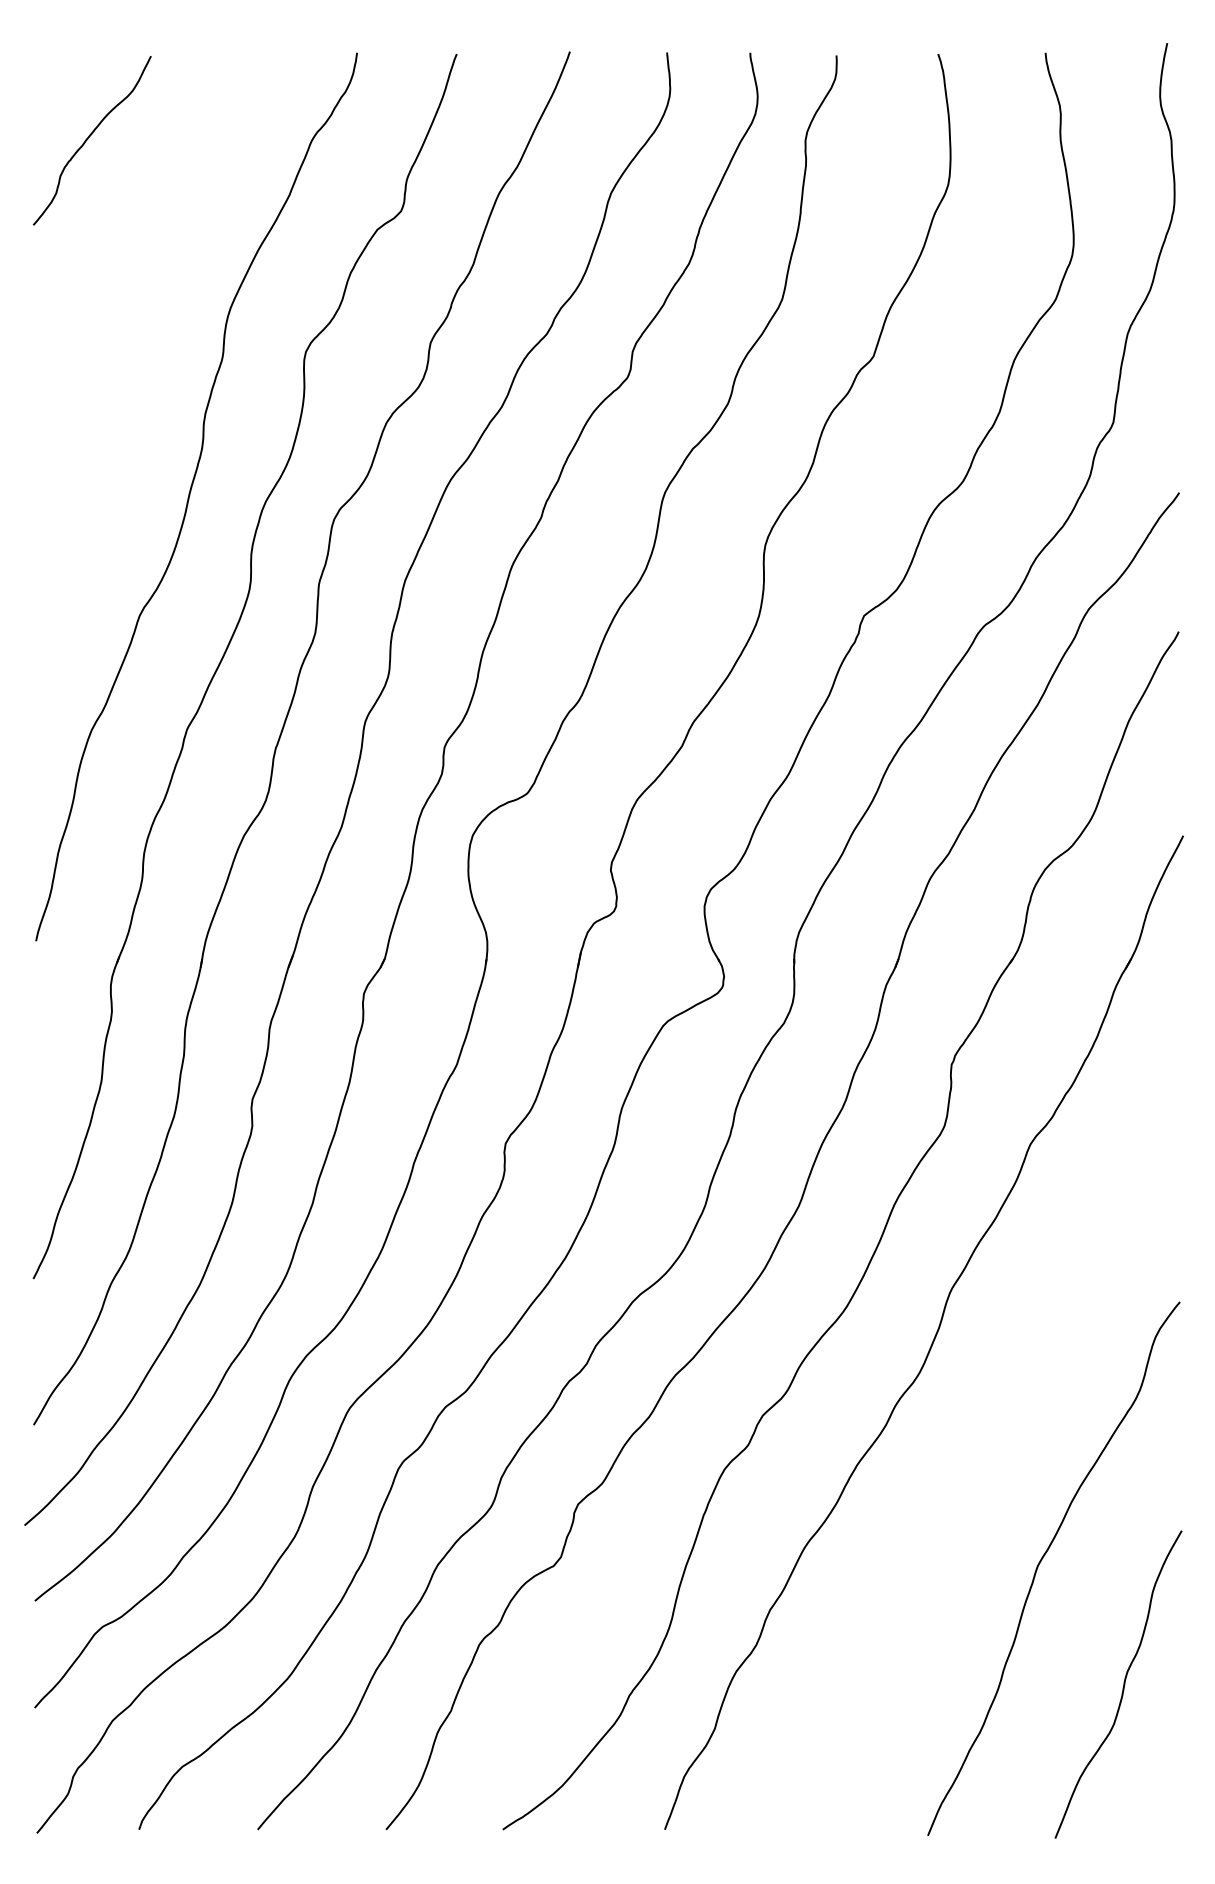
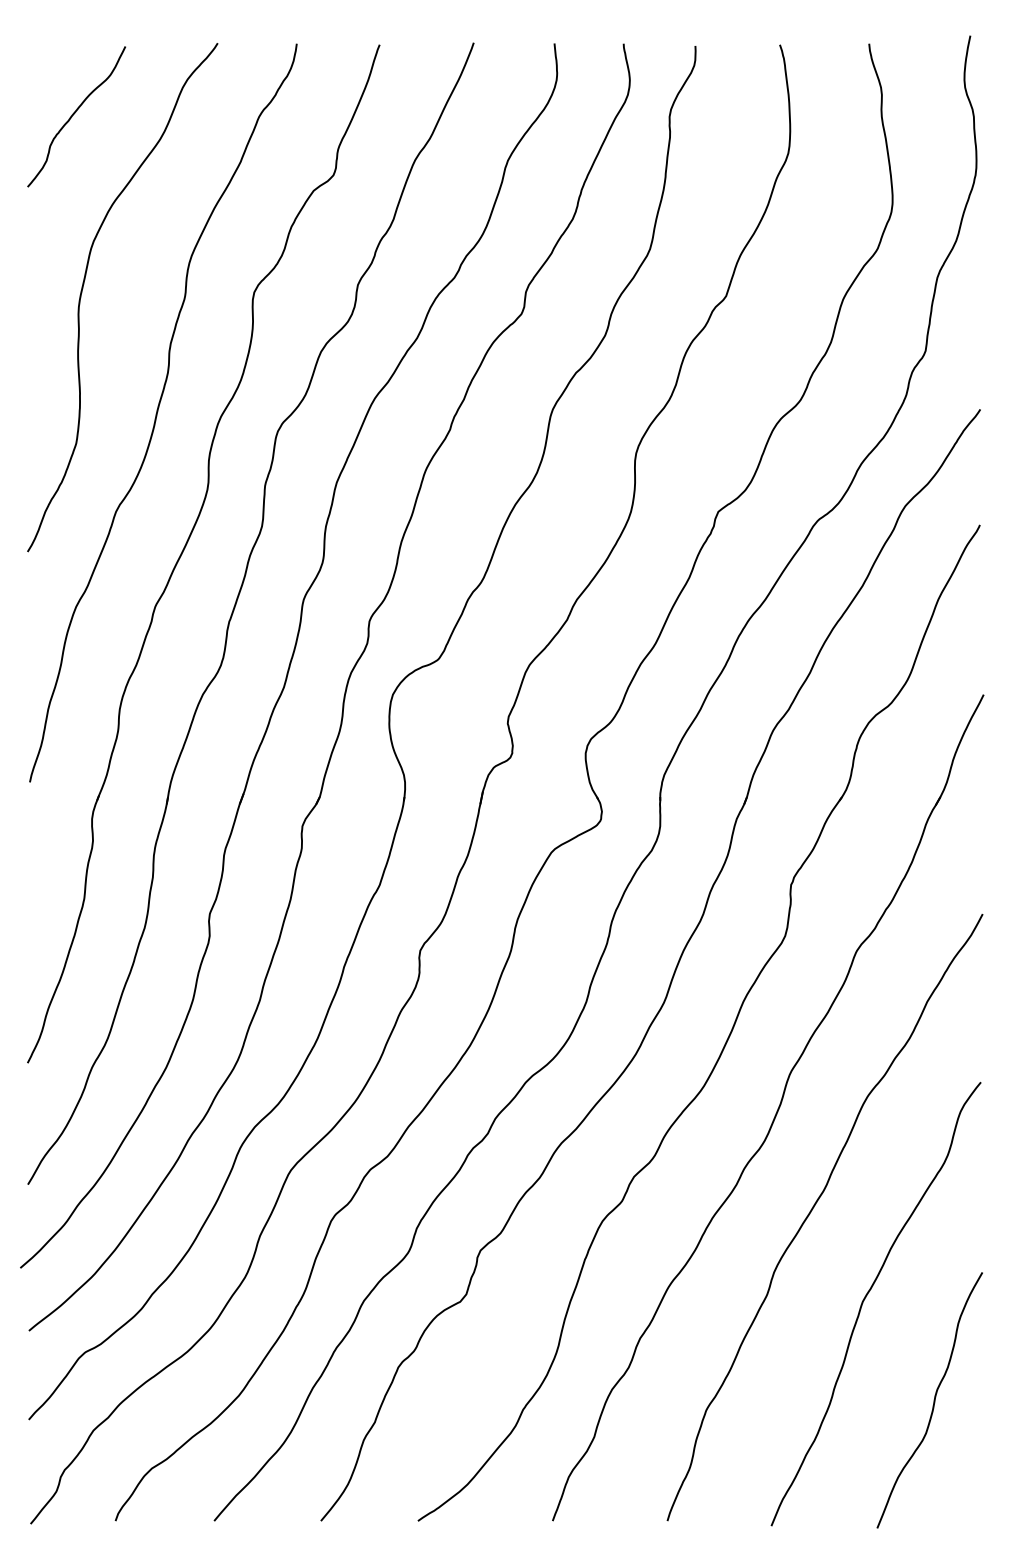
curve: (100, 346) -> (83, 287), added
curve: (978, 1454) -> (813, 1209), added

